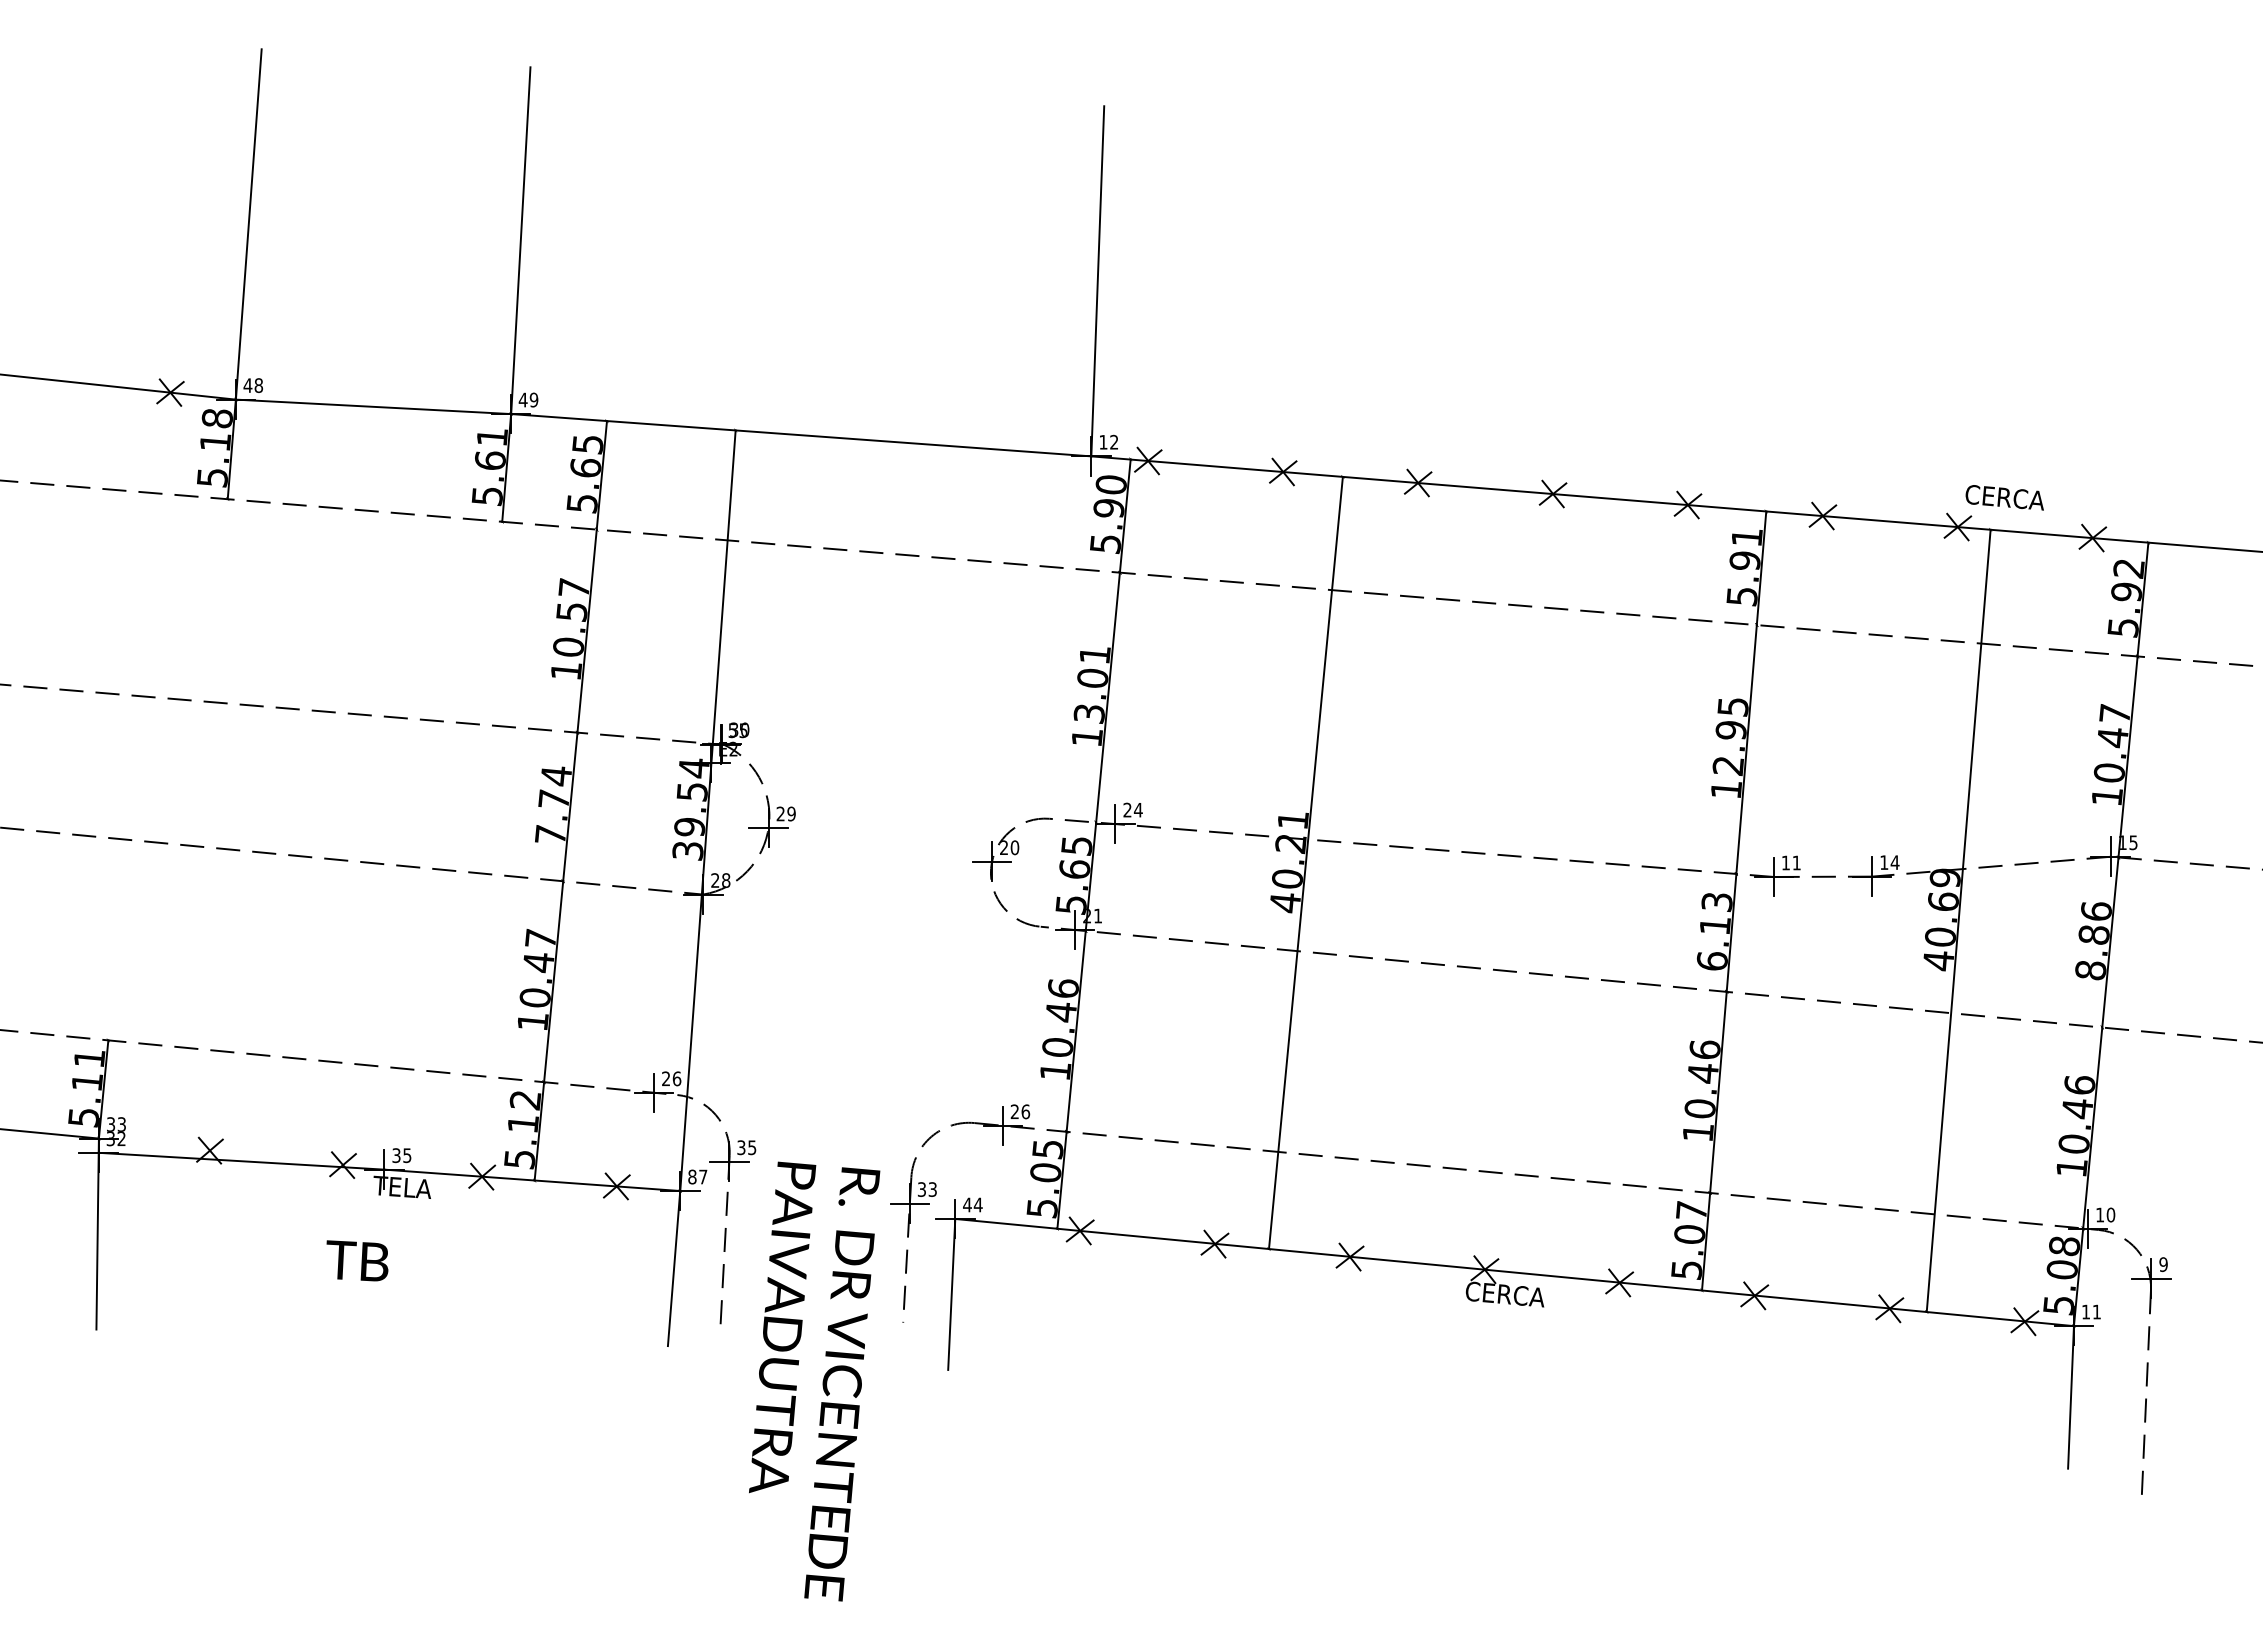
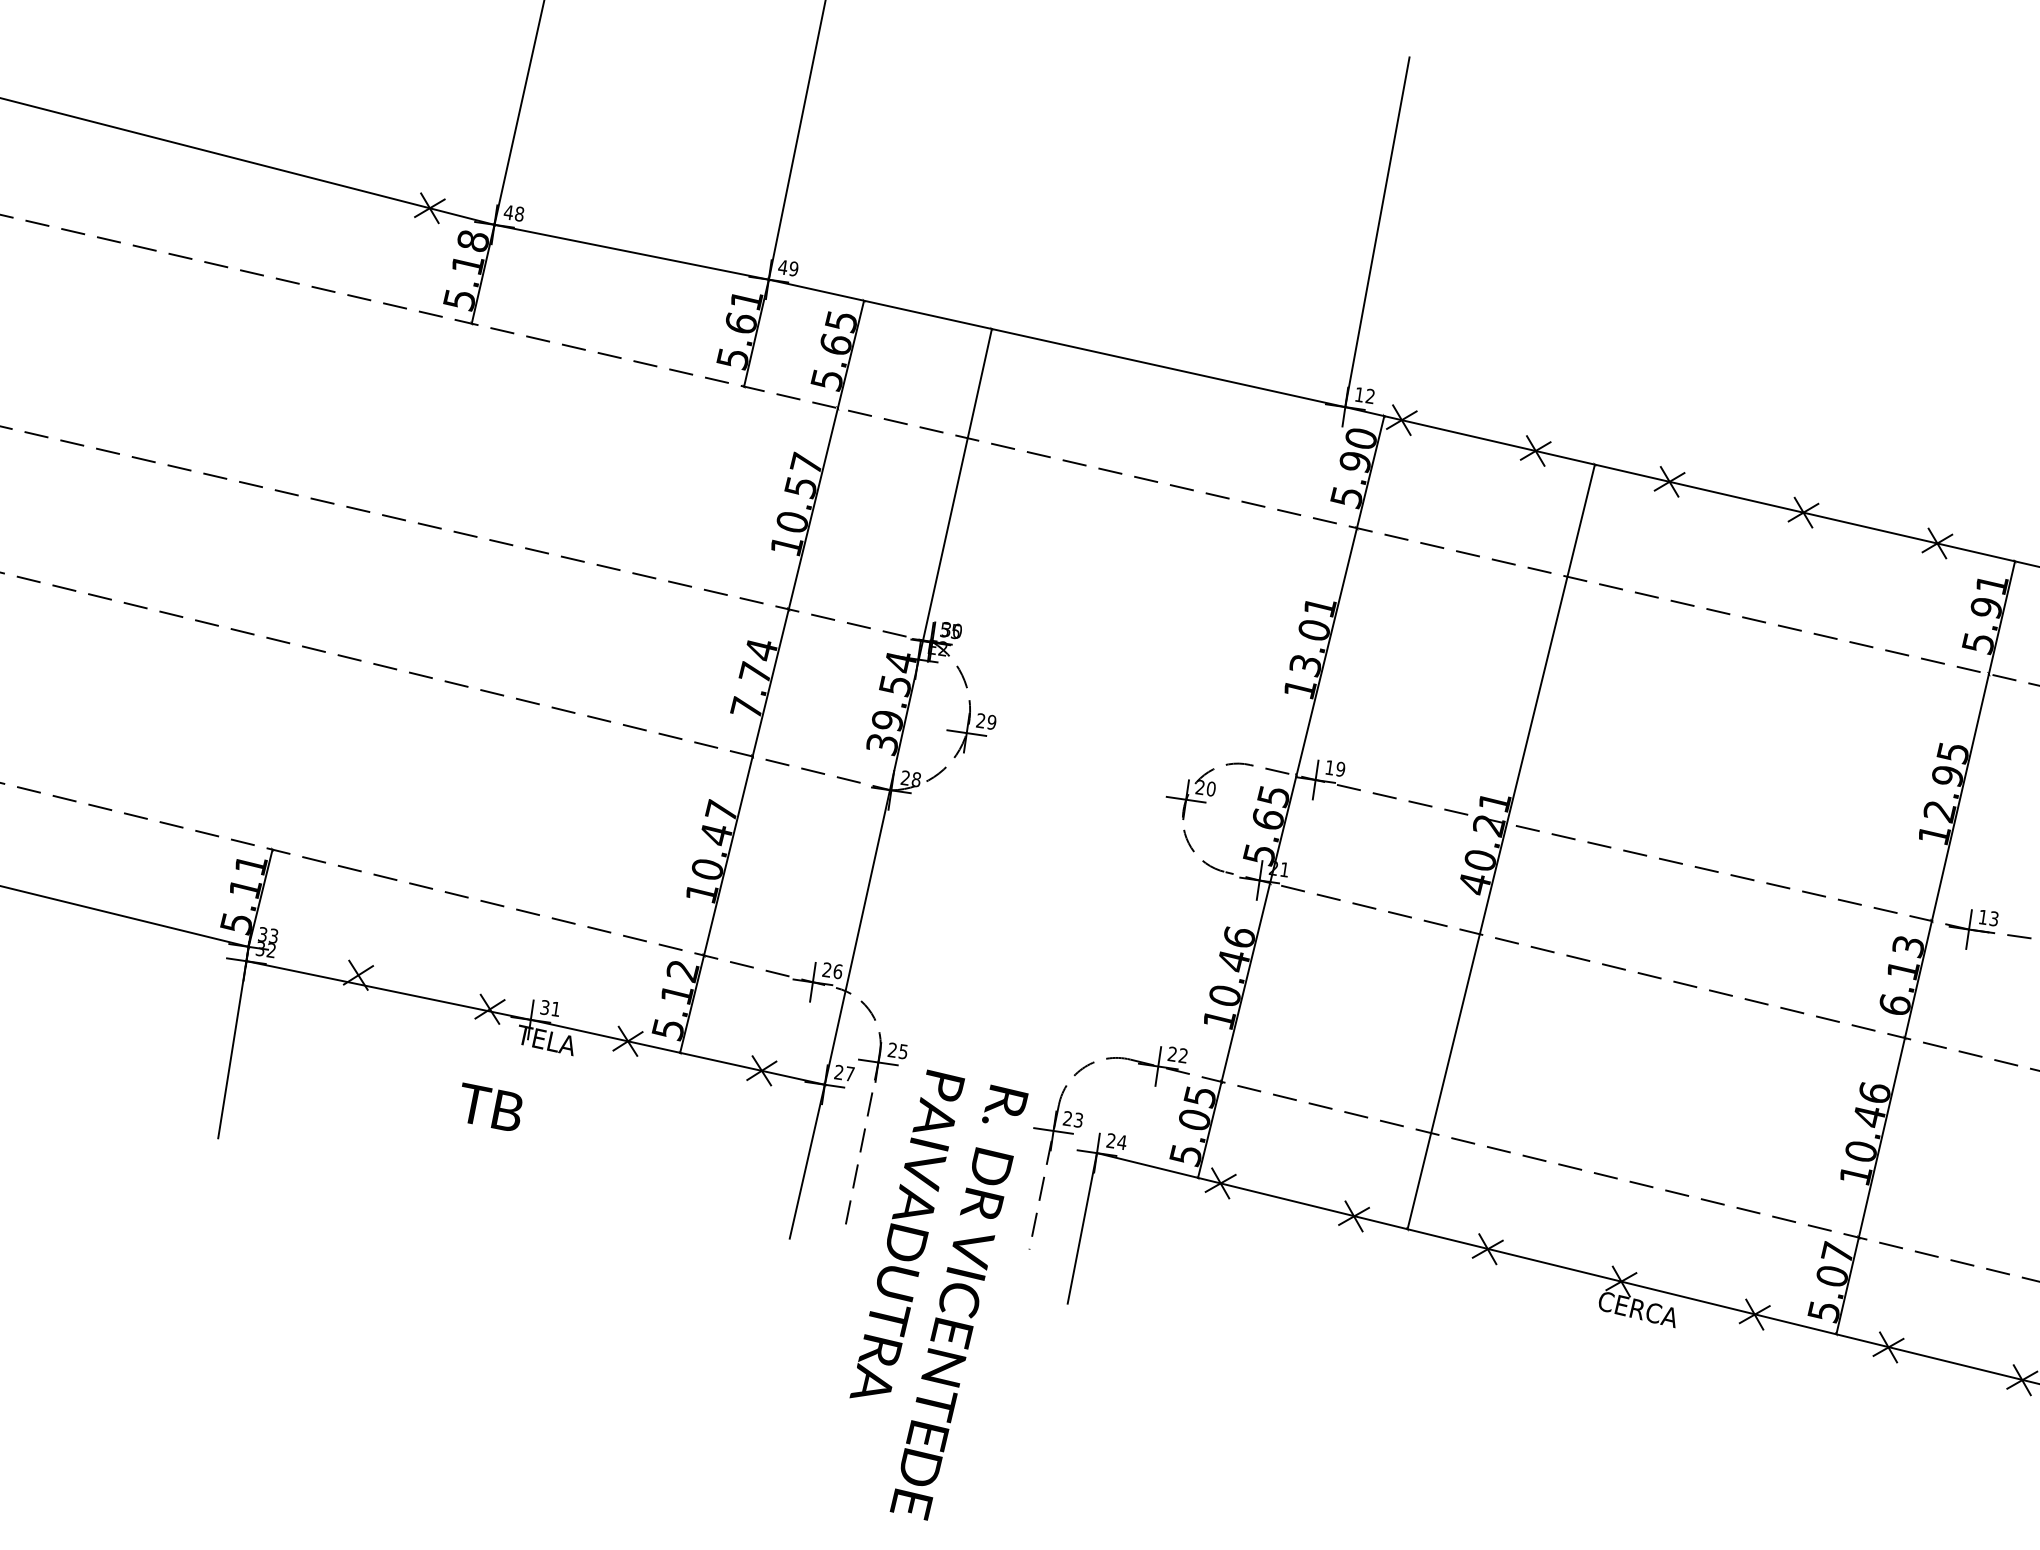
text: (1132, 809) -> (1334, 767), 24 -> 19
text: (1796, 862) -> (1993, 918), 11 -> 13
text: (1025, 1111) -> (1183, 1055), 26 -> 22
text: (741, 1147) -> (892, 1049), 35 -> 25
text: (407, 1155) -> (556, 1009), 35 -> 31
text: (692, 1176) -> (839, 1071), 87 -> 27
text: (921, 1189) -> (1067, 1118), 33 -> 23
text: (967, 1204) -> (1111, 1140), 44 -> 24

